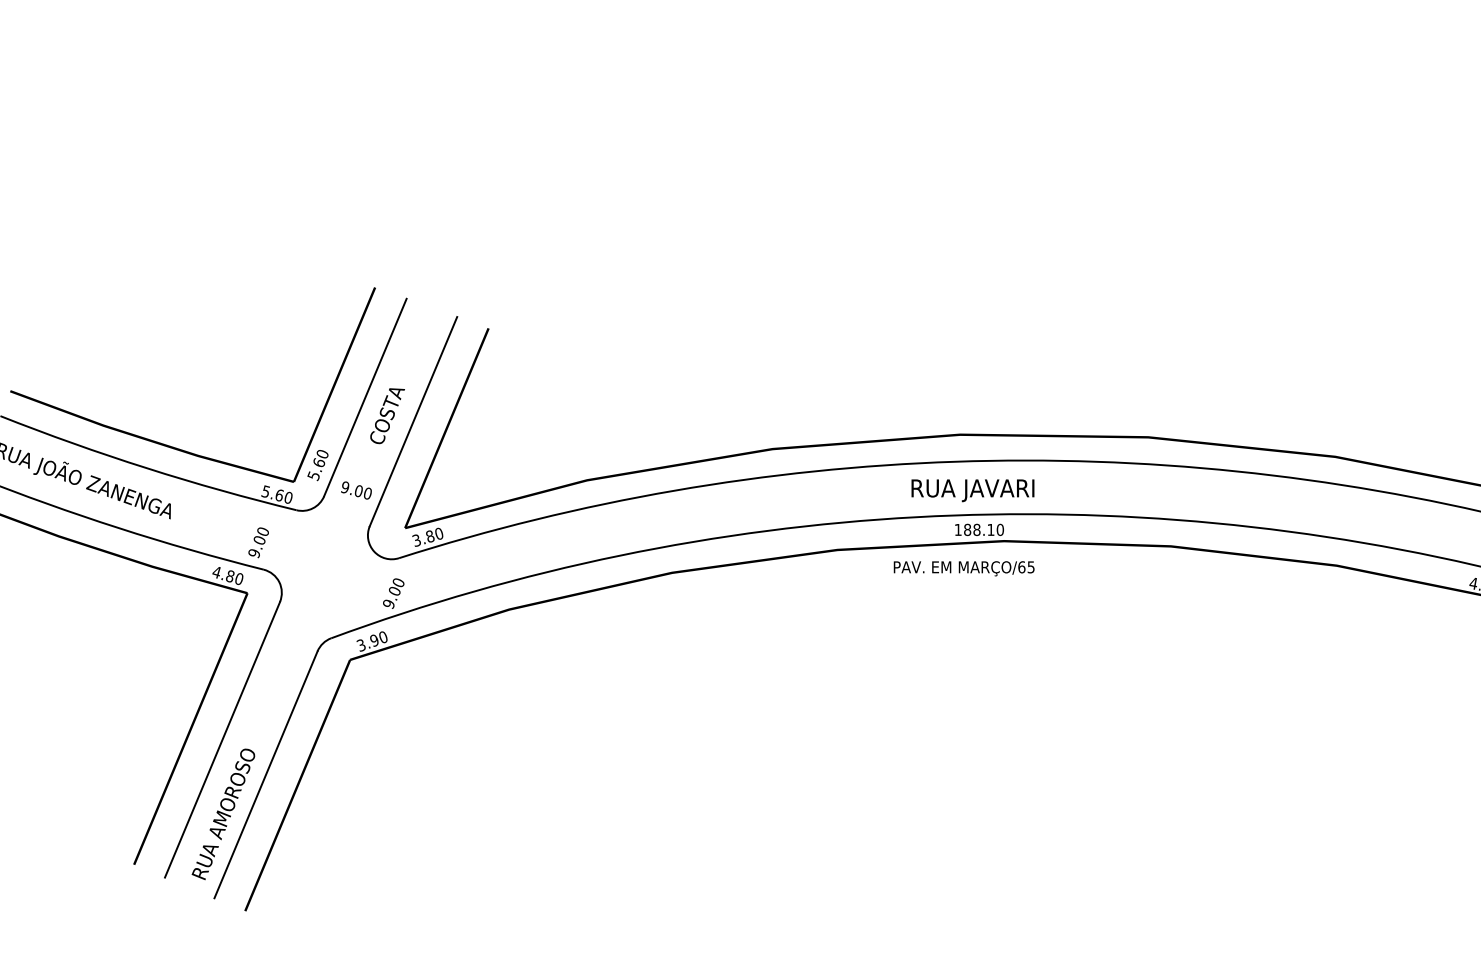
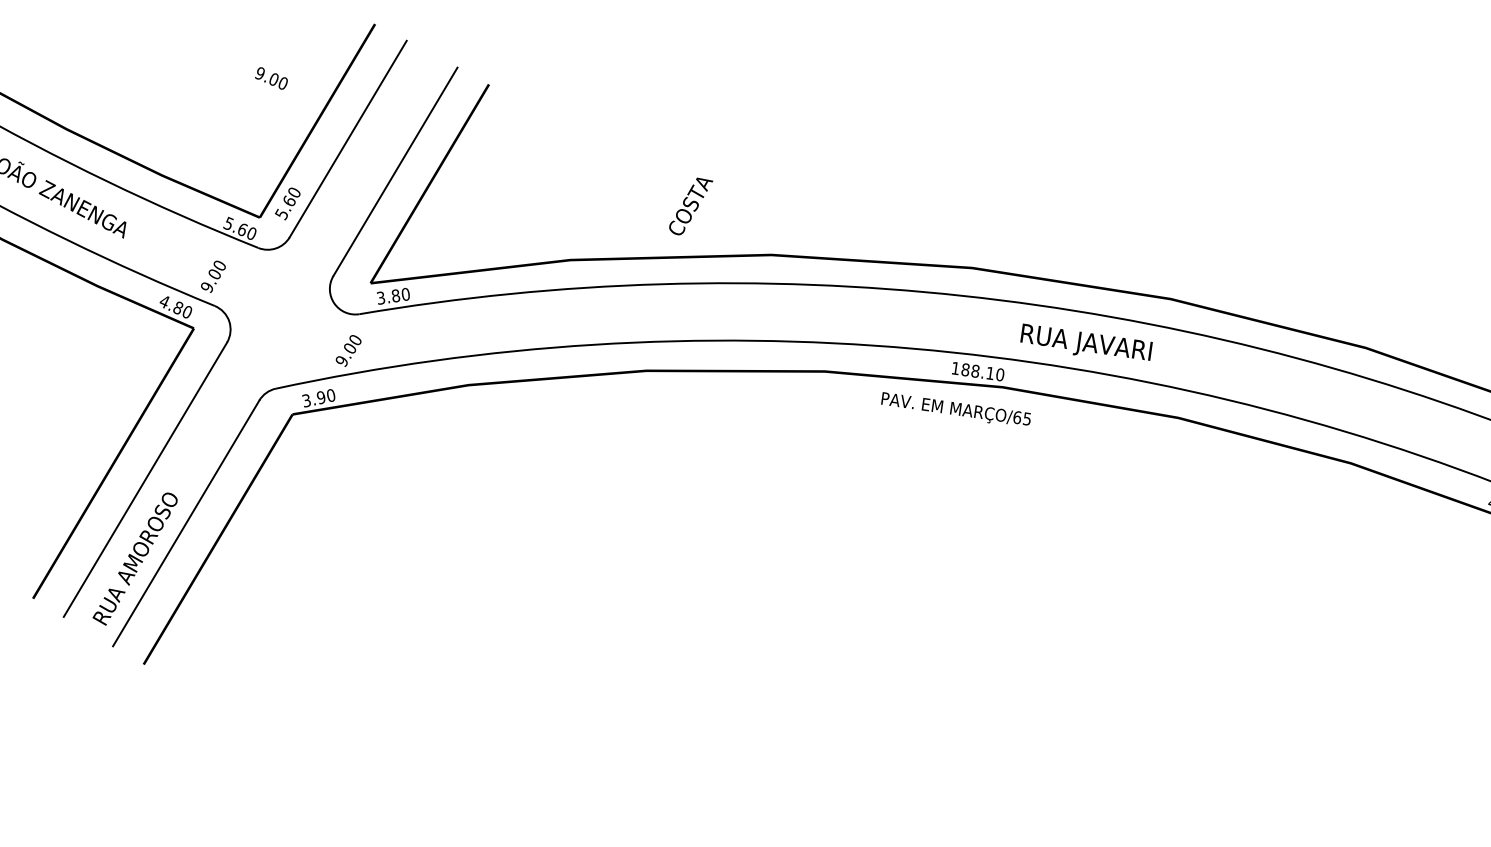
text: (387, 416) -> (690, 207), moved
text: (356, 490) -> (271, 78), moved
text: (972, 490) -> (1085, 344), moved

